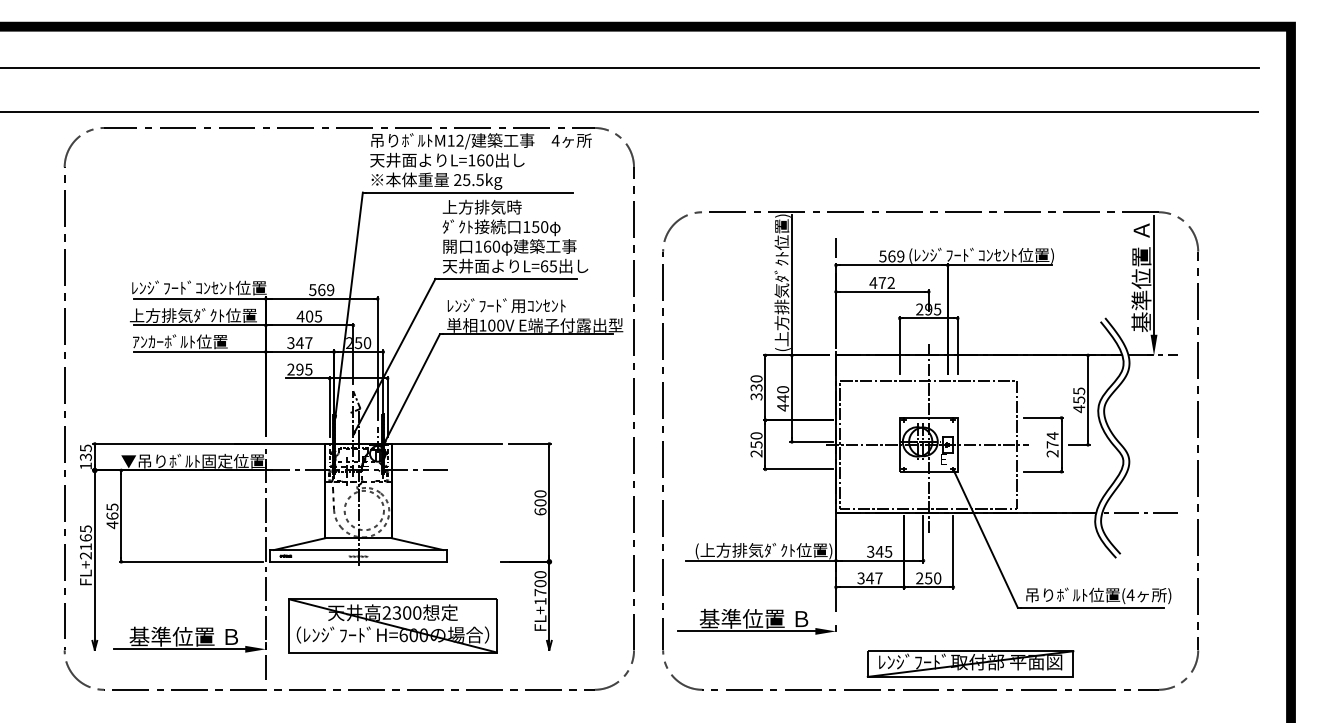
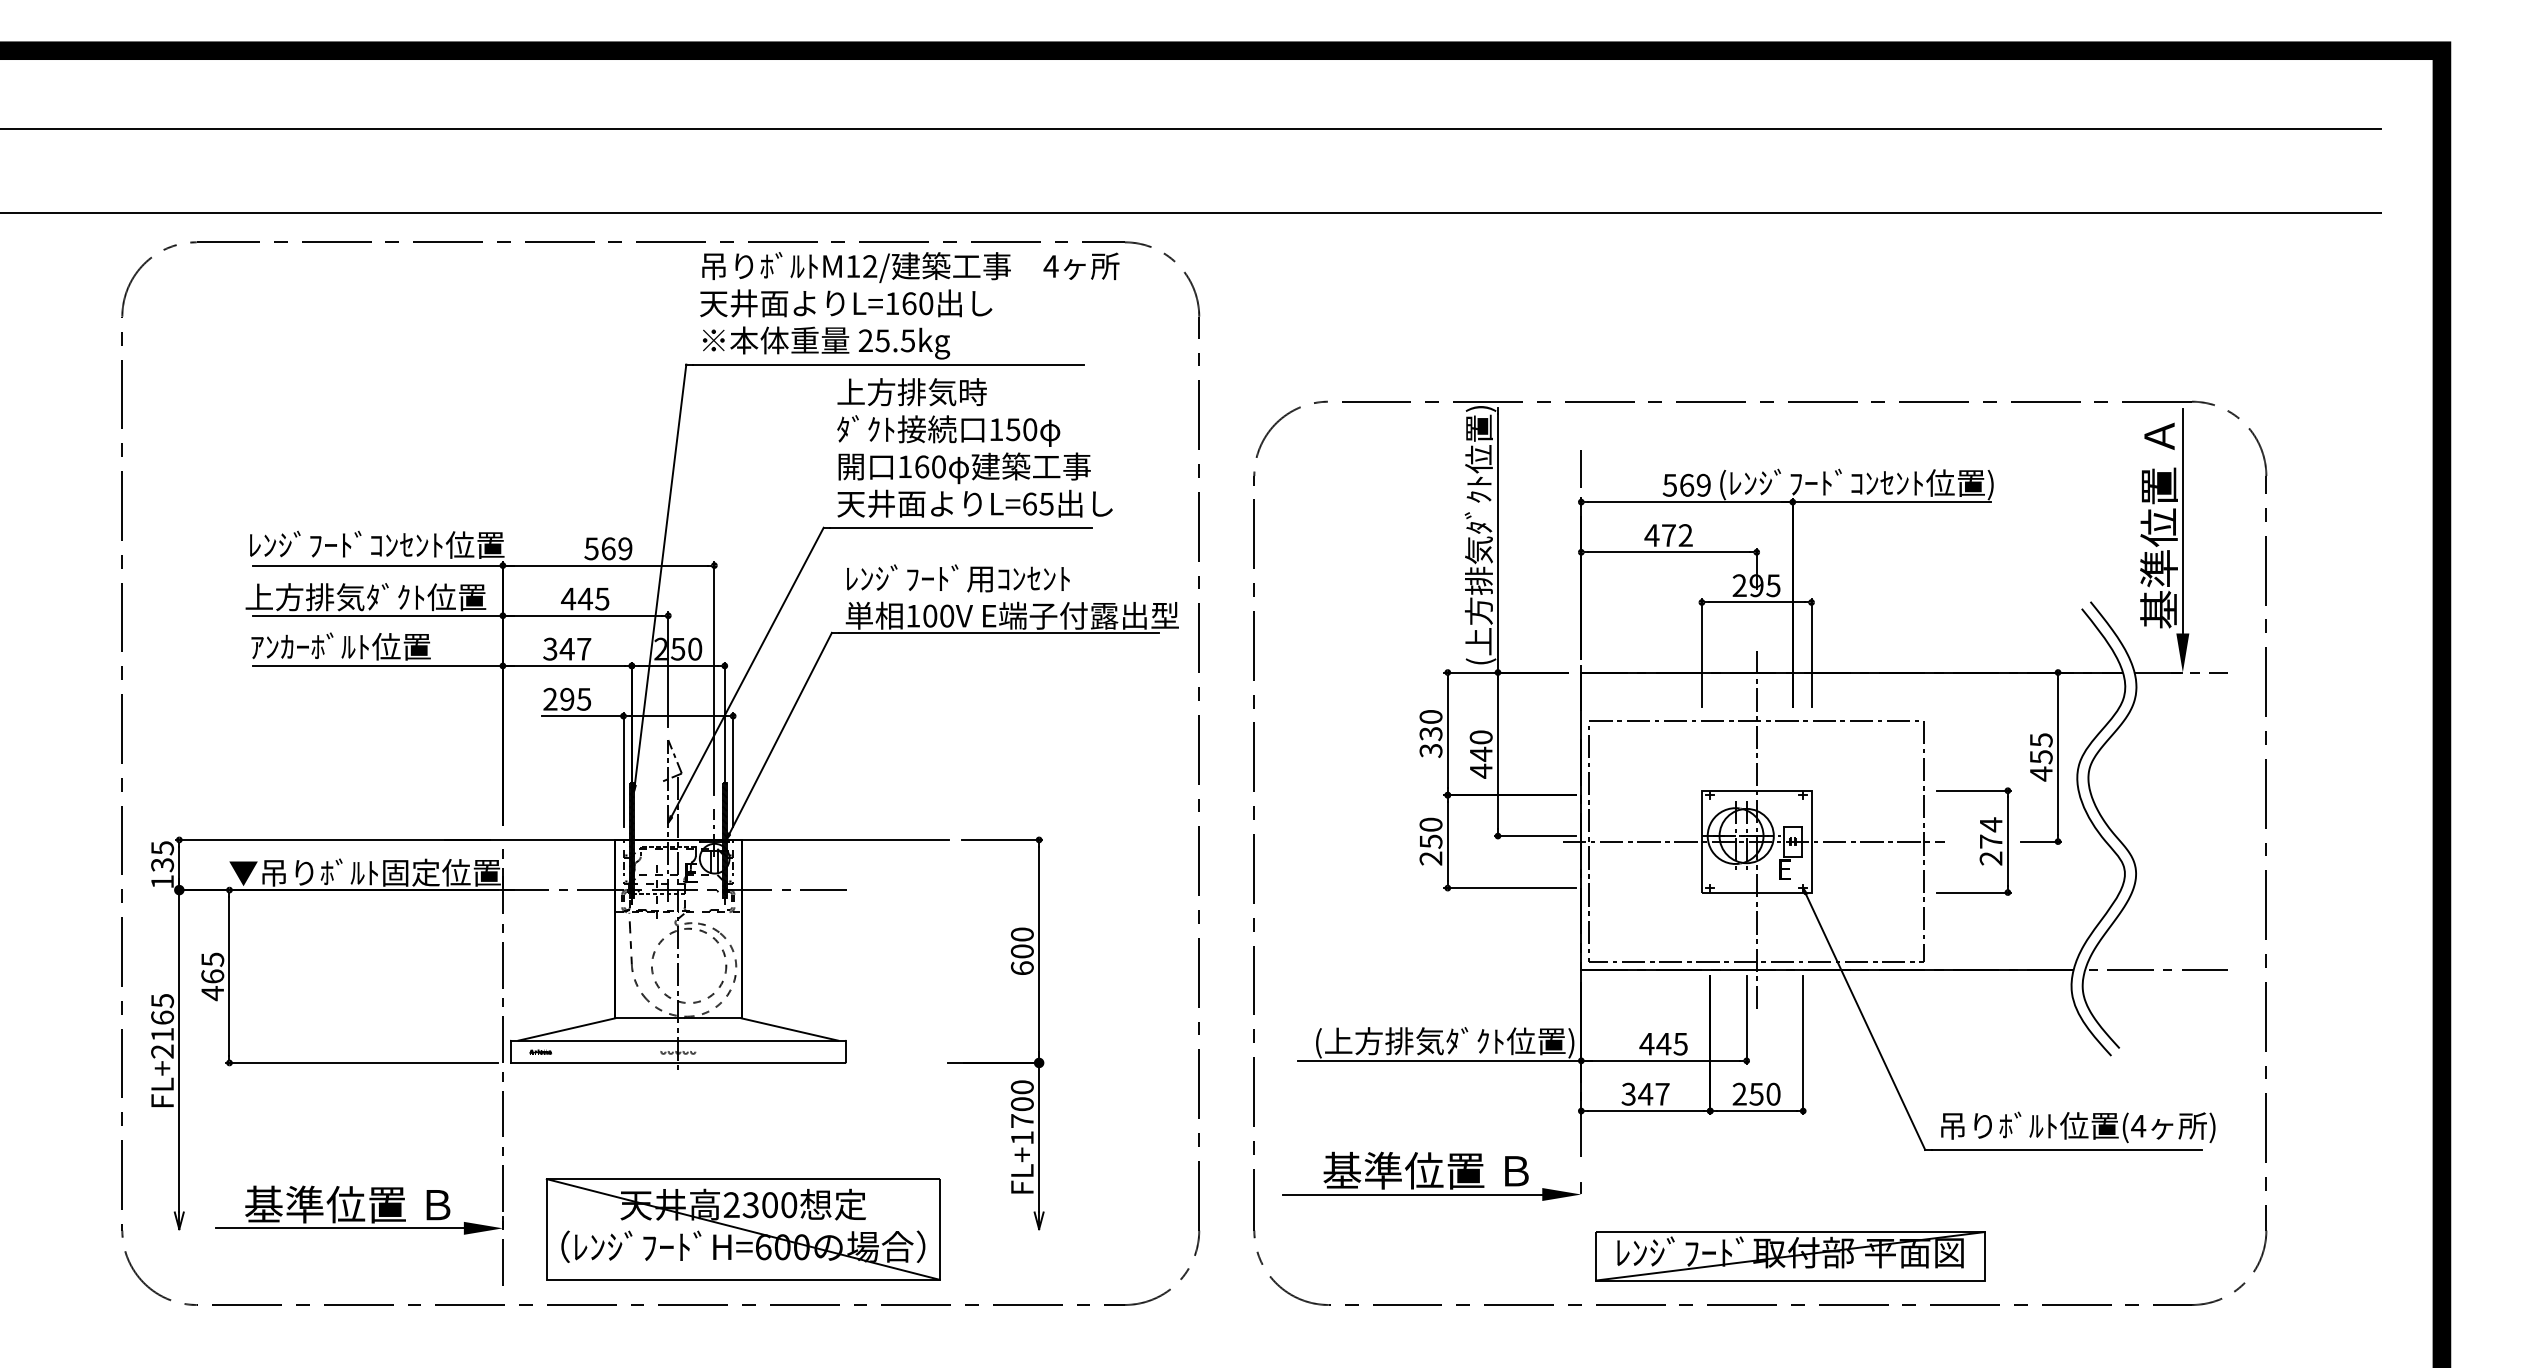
text: (309, 316) -> (585, 598), 405 -> 445
text: (870, 551) -> (1646, 1043), 345 -> 445
part: (392, 625) -> (742, 1228), moved
part: (970, 663) -> (1790, 1255), moved

